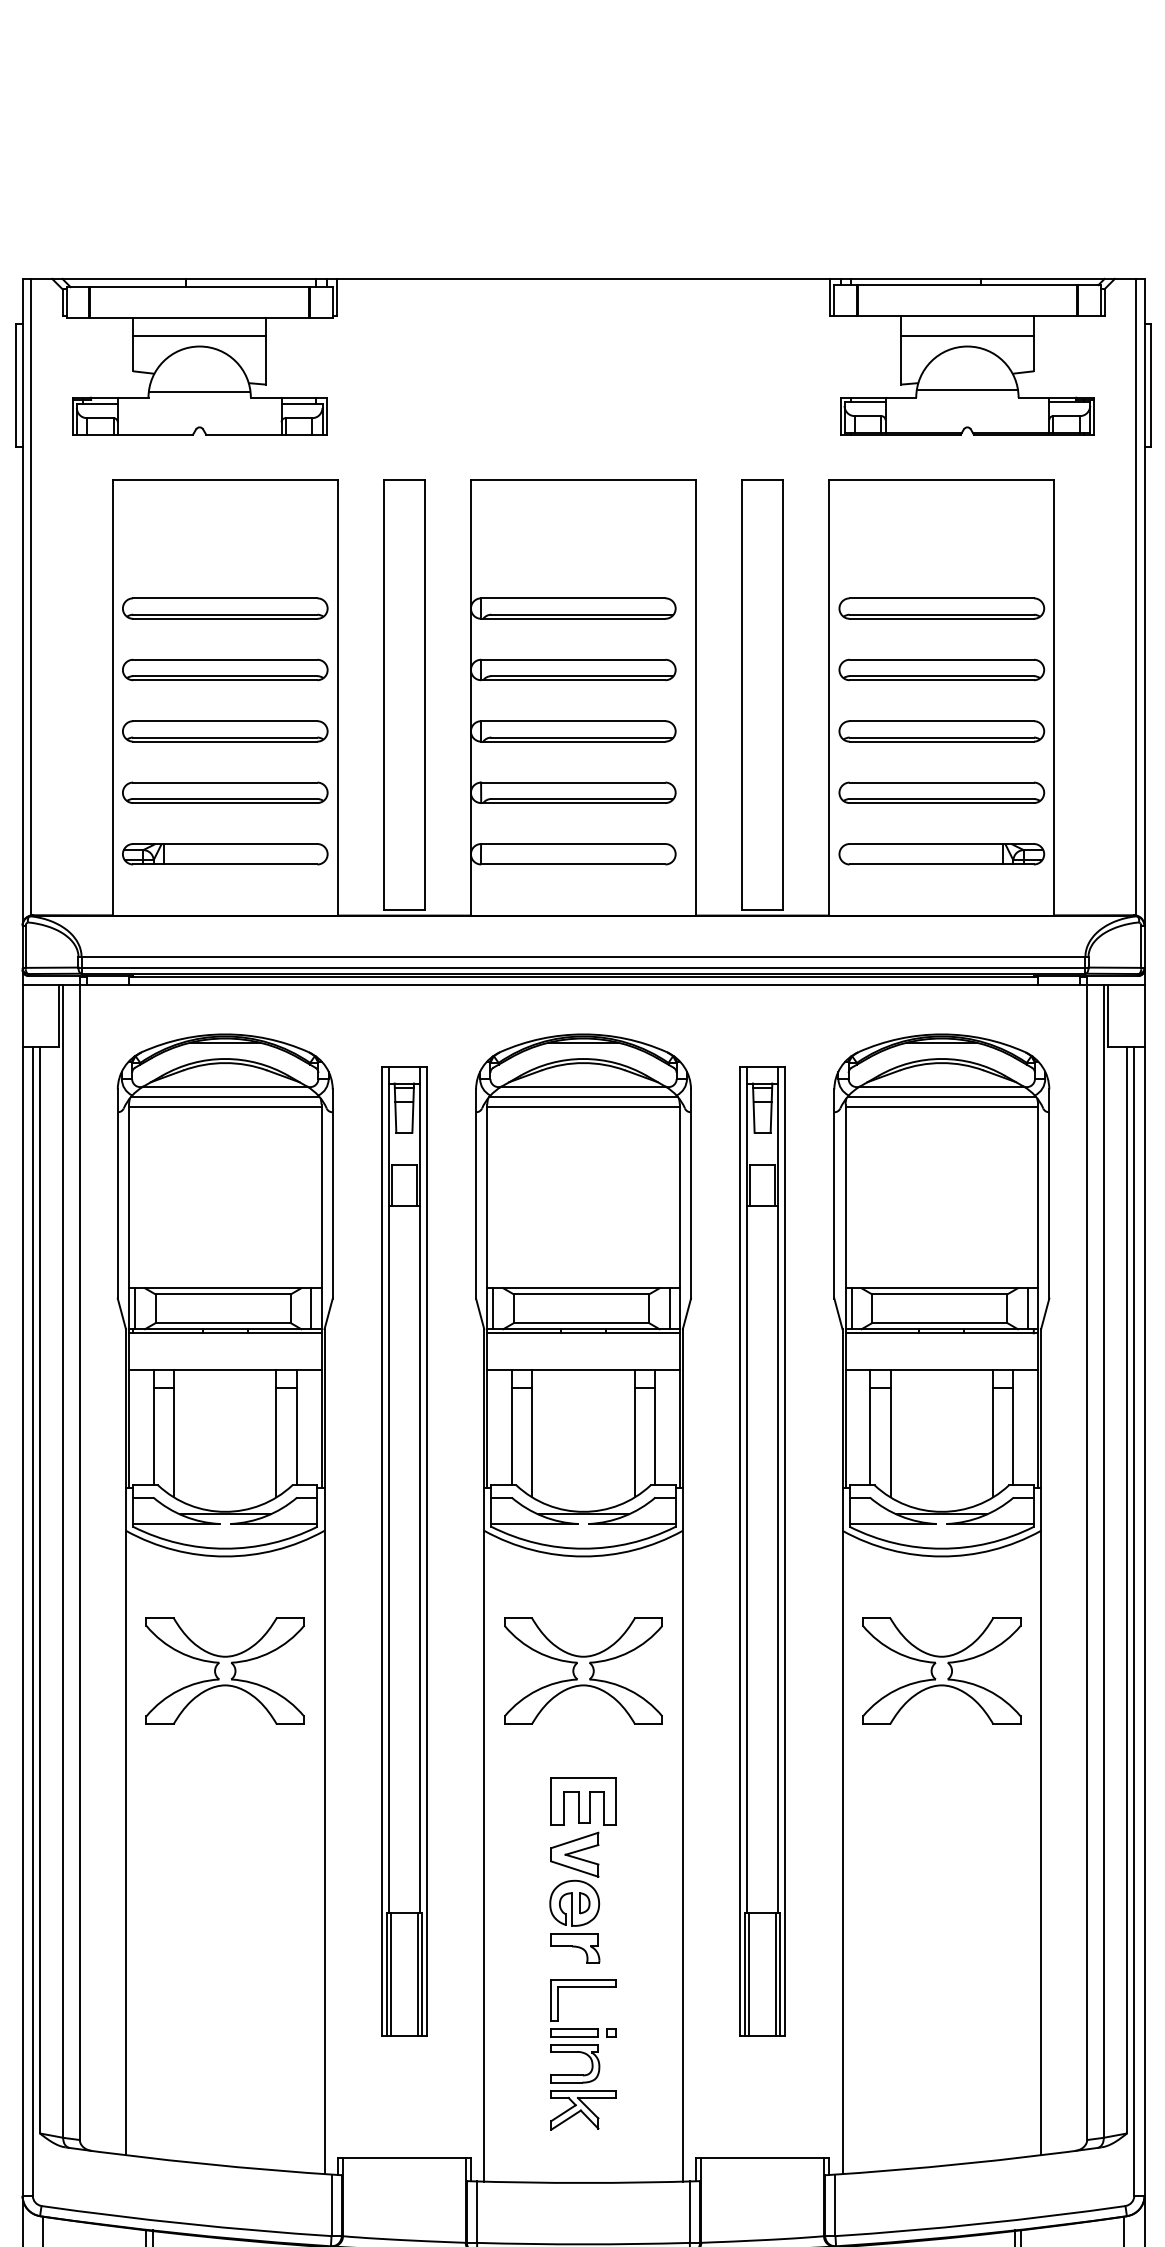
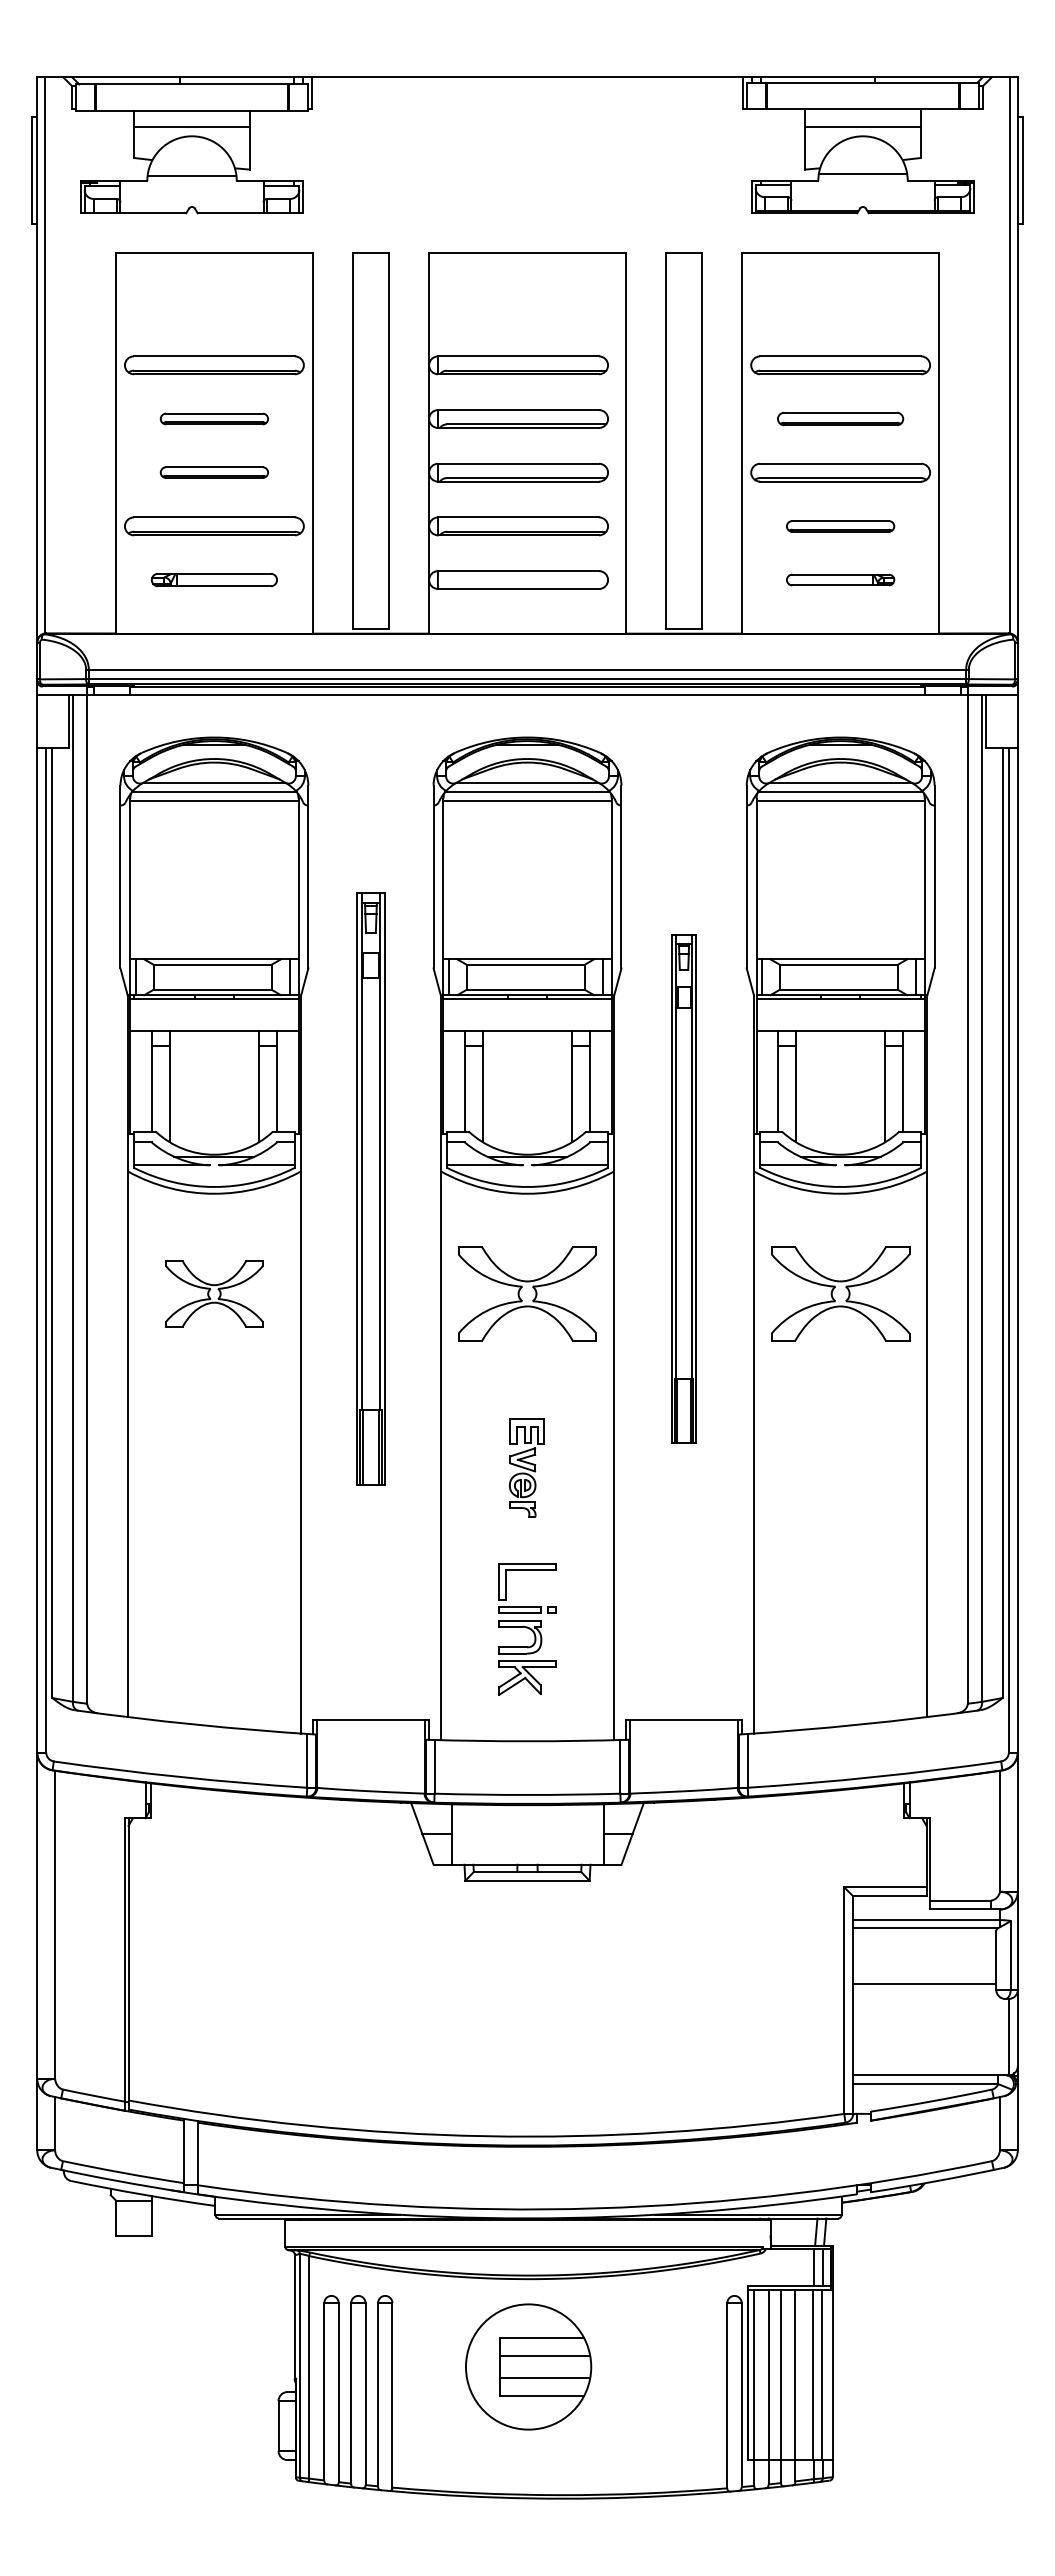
part: (225, 669) -> (214, 418), size x0.6
part: (941, 669) -> (840, 418), size x0.7
part: (225, 731) -> (214, 472), size x0.6
part: (941, 792) -> (840, 526), size x0.6
part: (225, 853) -> (214, 579), size x0.7
part: (941, 853) -> (840, 579), size x0.6
part: (403, 1550) -> (370, 1188), size x0.7
part: (762, 1550) -> (683, 1188), size x0.6
part: (225, 1670) -> (214, 1293), size x0.7
part: (582, 1869) -> (526, 1467), size x0.6

